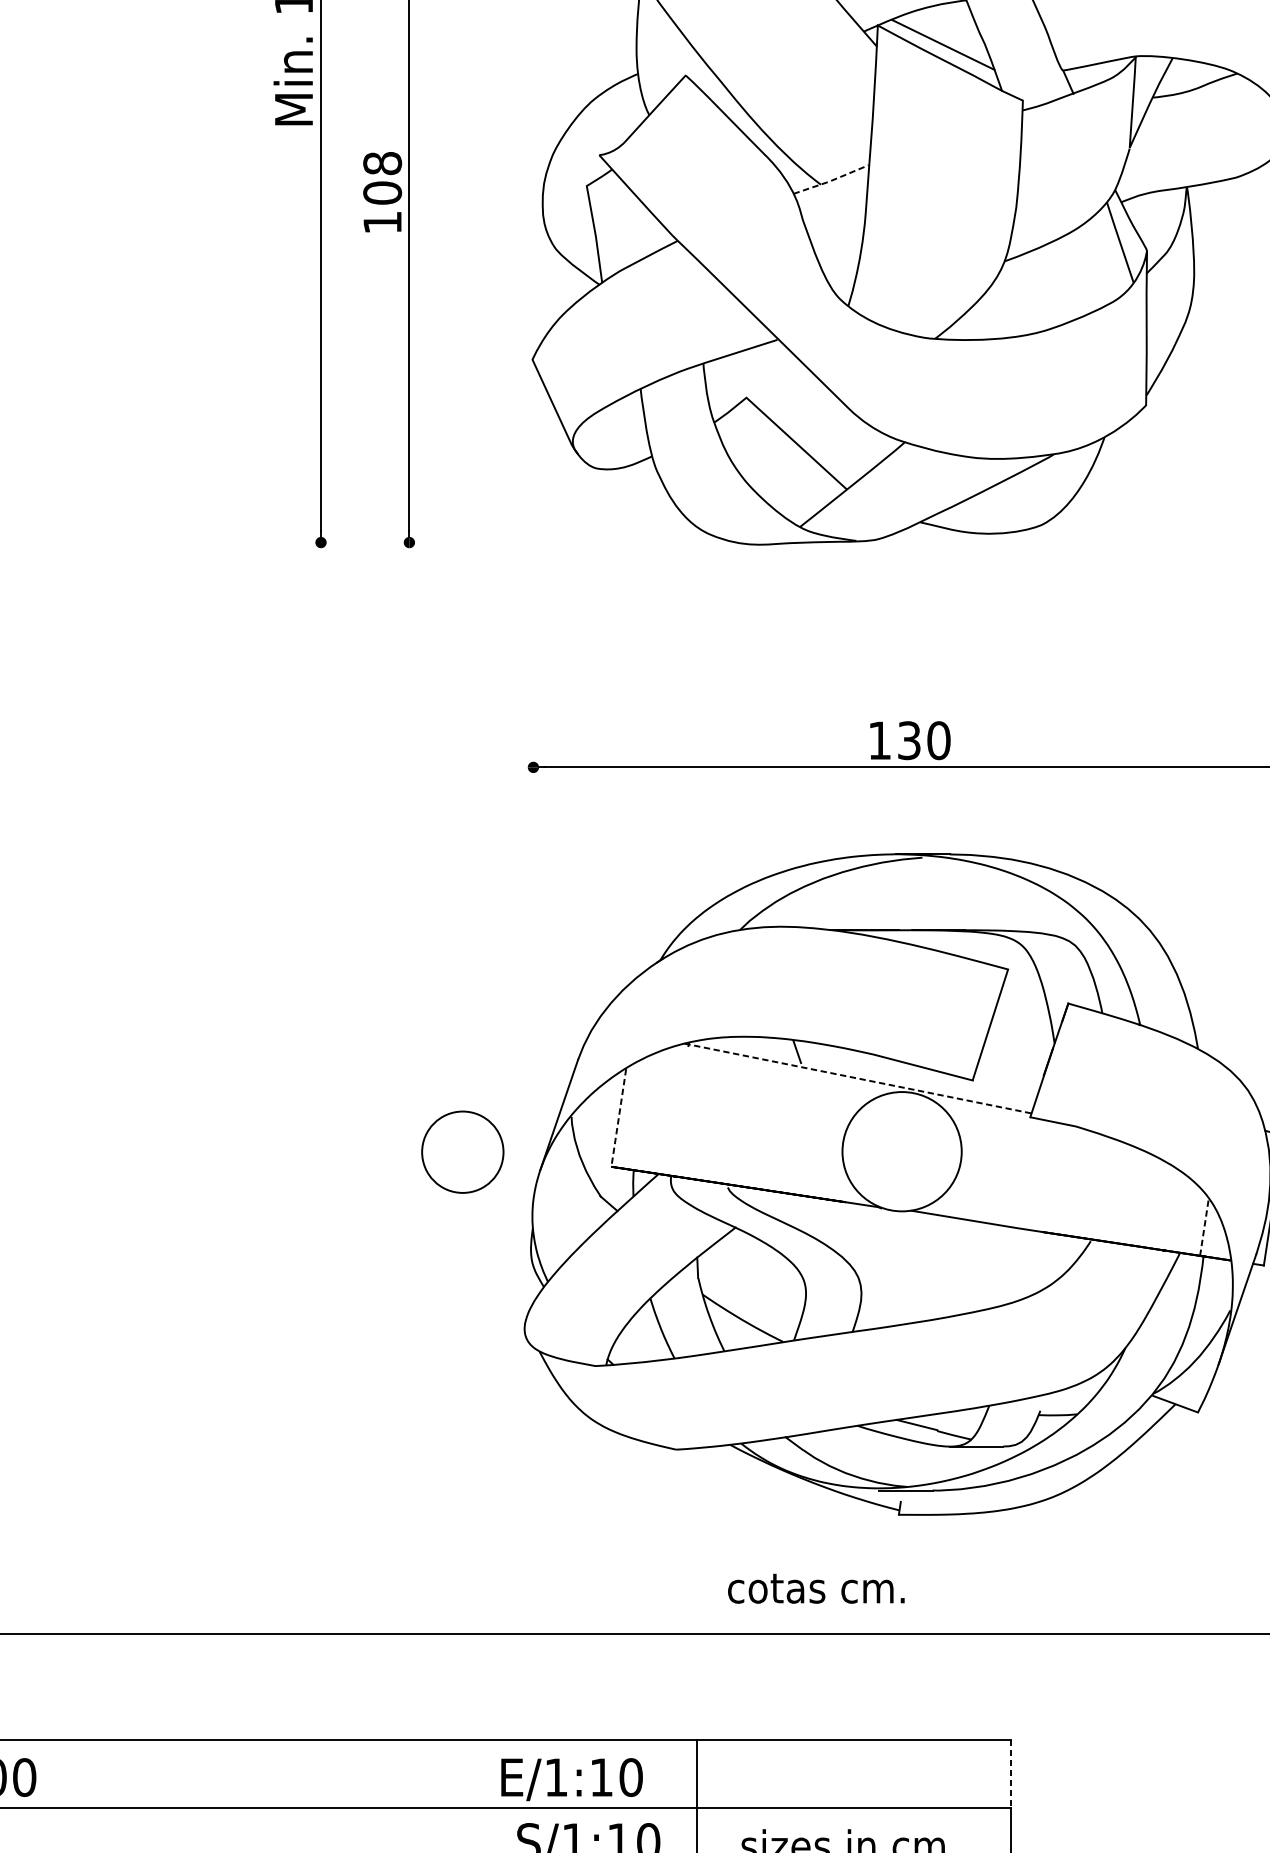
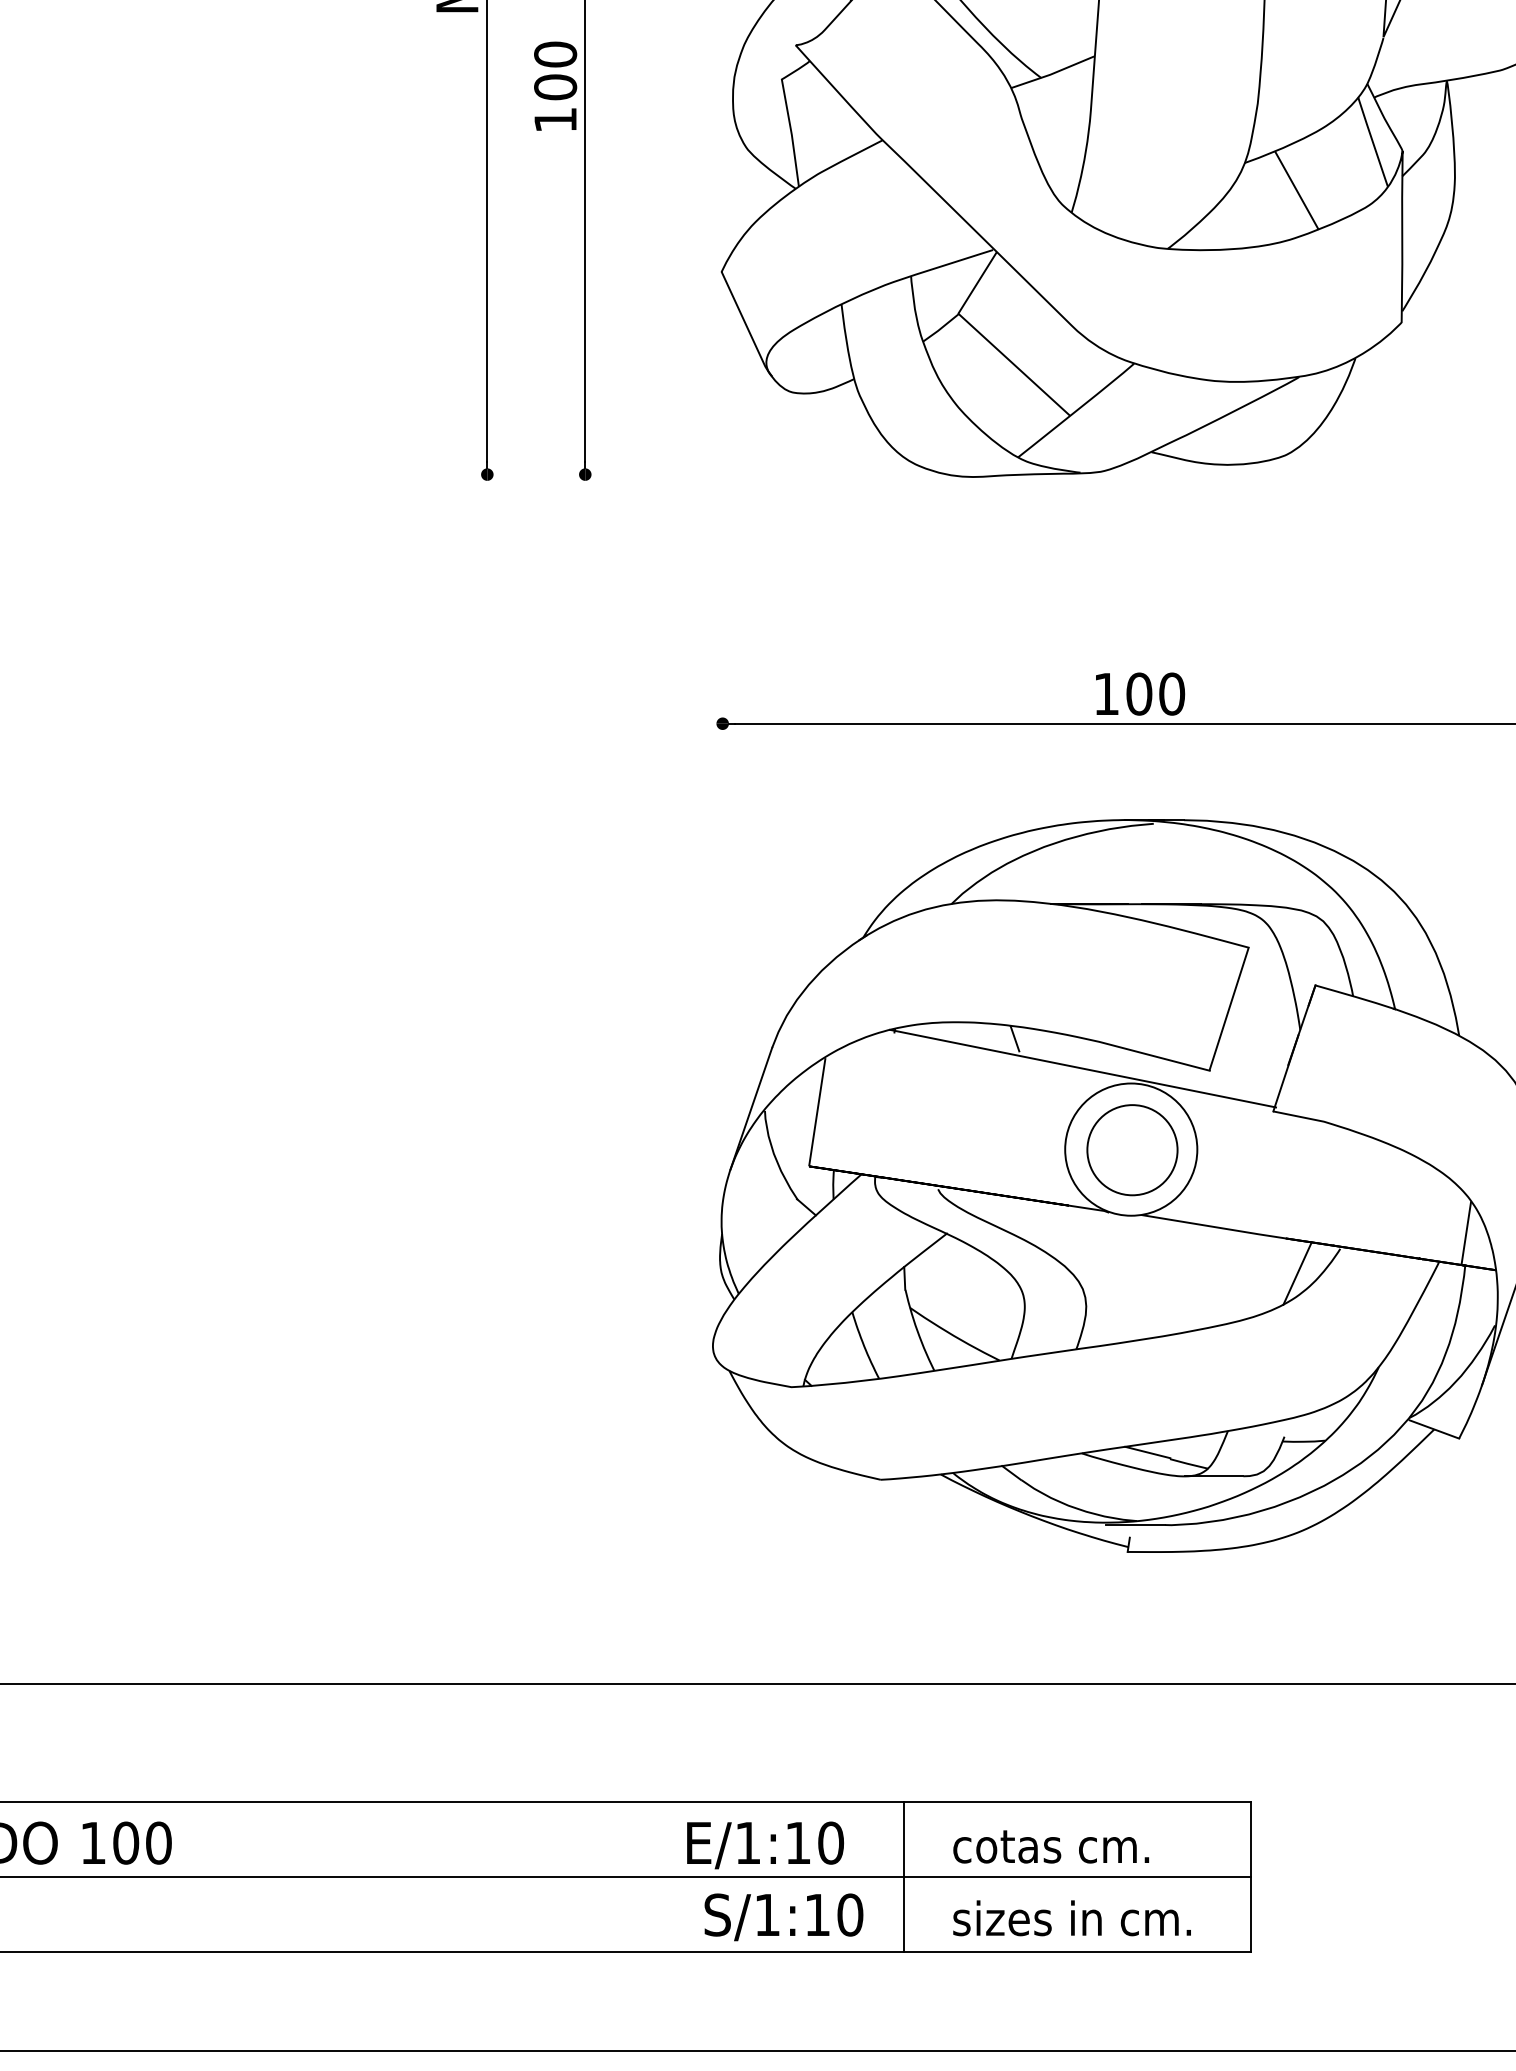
text: (382, 163) -> (555, 54), 108 -> 100
line: (831, 180) -> (1053, 73), dashed -> solid
line: (1051, 286) -> (1296, 190), added
line: (763, 369) -> (977, 282), added
text: (909, 740) -> (1139, 693), 130 -> 100
line: (859, 1078) -> (1083, 1068), dashed -> solid
line: (618, 1118) -> (817, 1112), dashed -> solid
part: (462, 1152) -> (1132, 1150), moved
line: (1204, 1227) -> (1466, 1233), dashed -> solid
line: (1052, 1263) -> (1297, 1273), added
text: (815, 1588) -> (1050, 1846), moved
line: (1010, 1774) -> (1251, 1839), dashed -> solid

